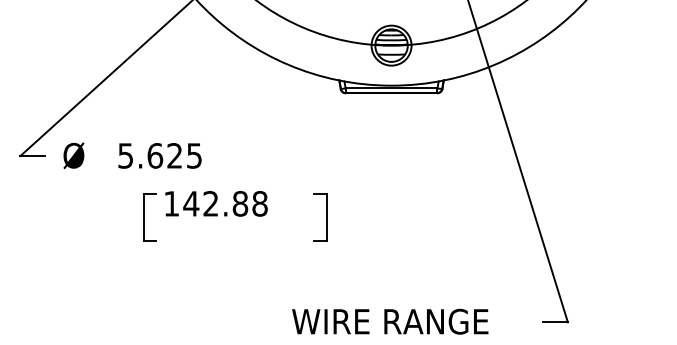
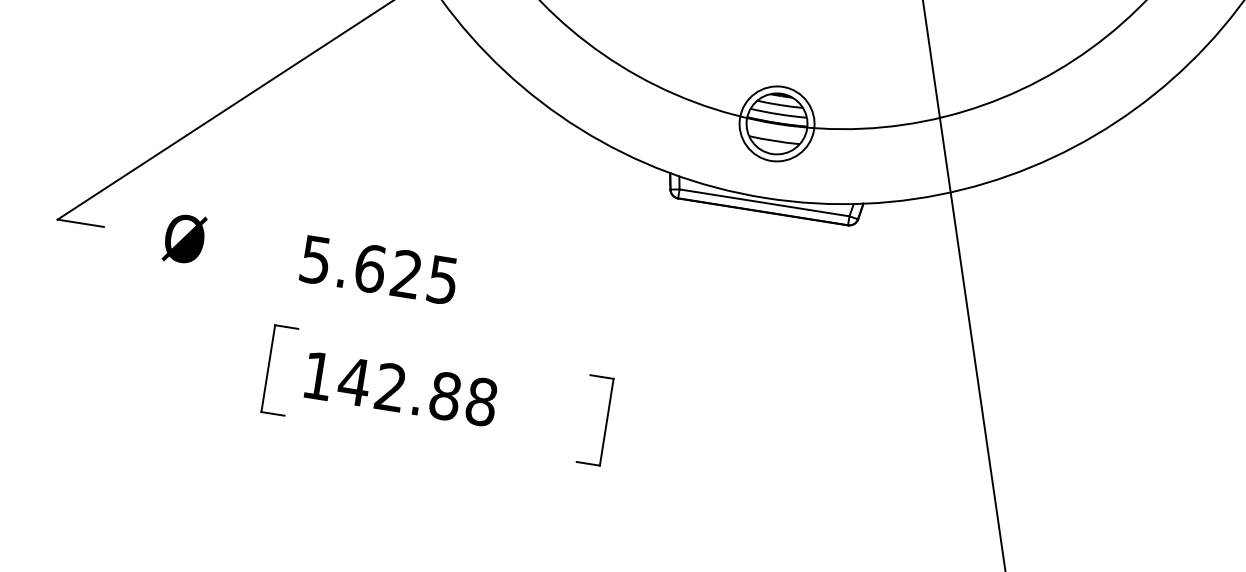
text: (73, 155) -> (184, 238), moved
text: (159, 155) -> (378, 269), moved
text: (216, 203) -> (401, 388), moved

